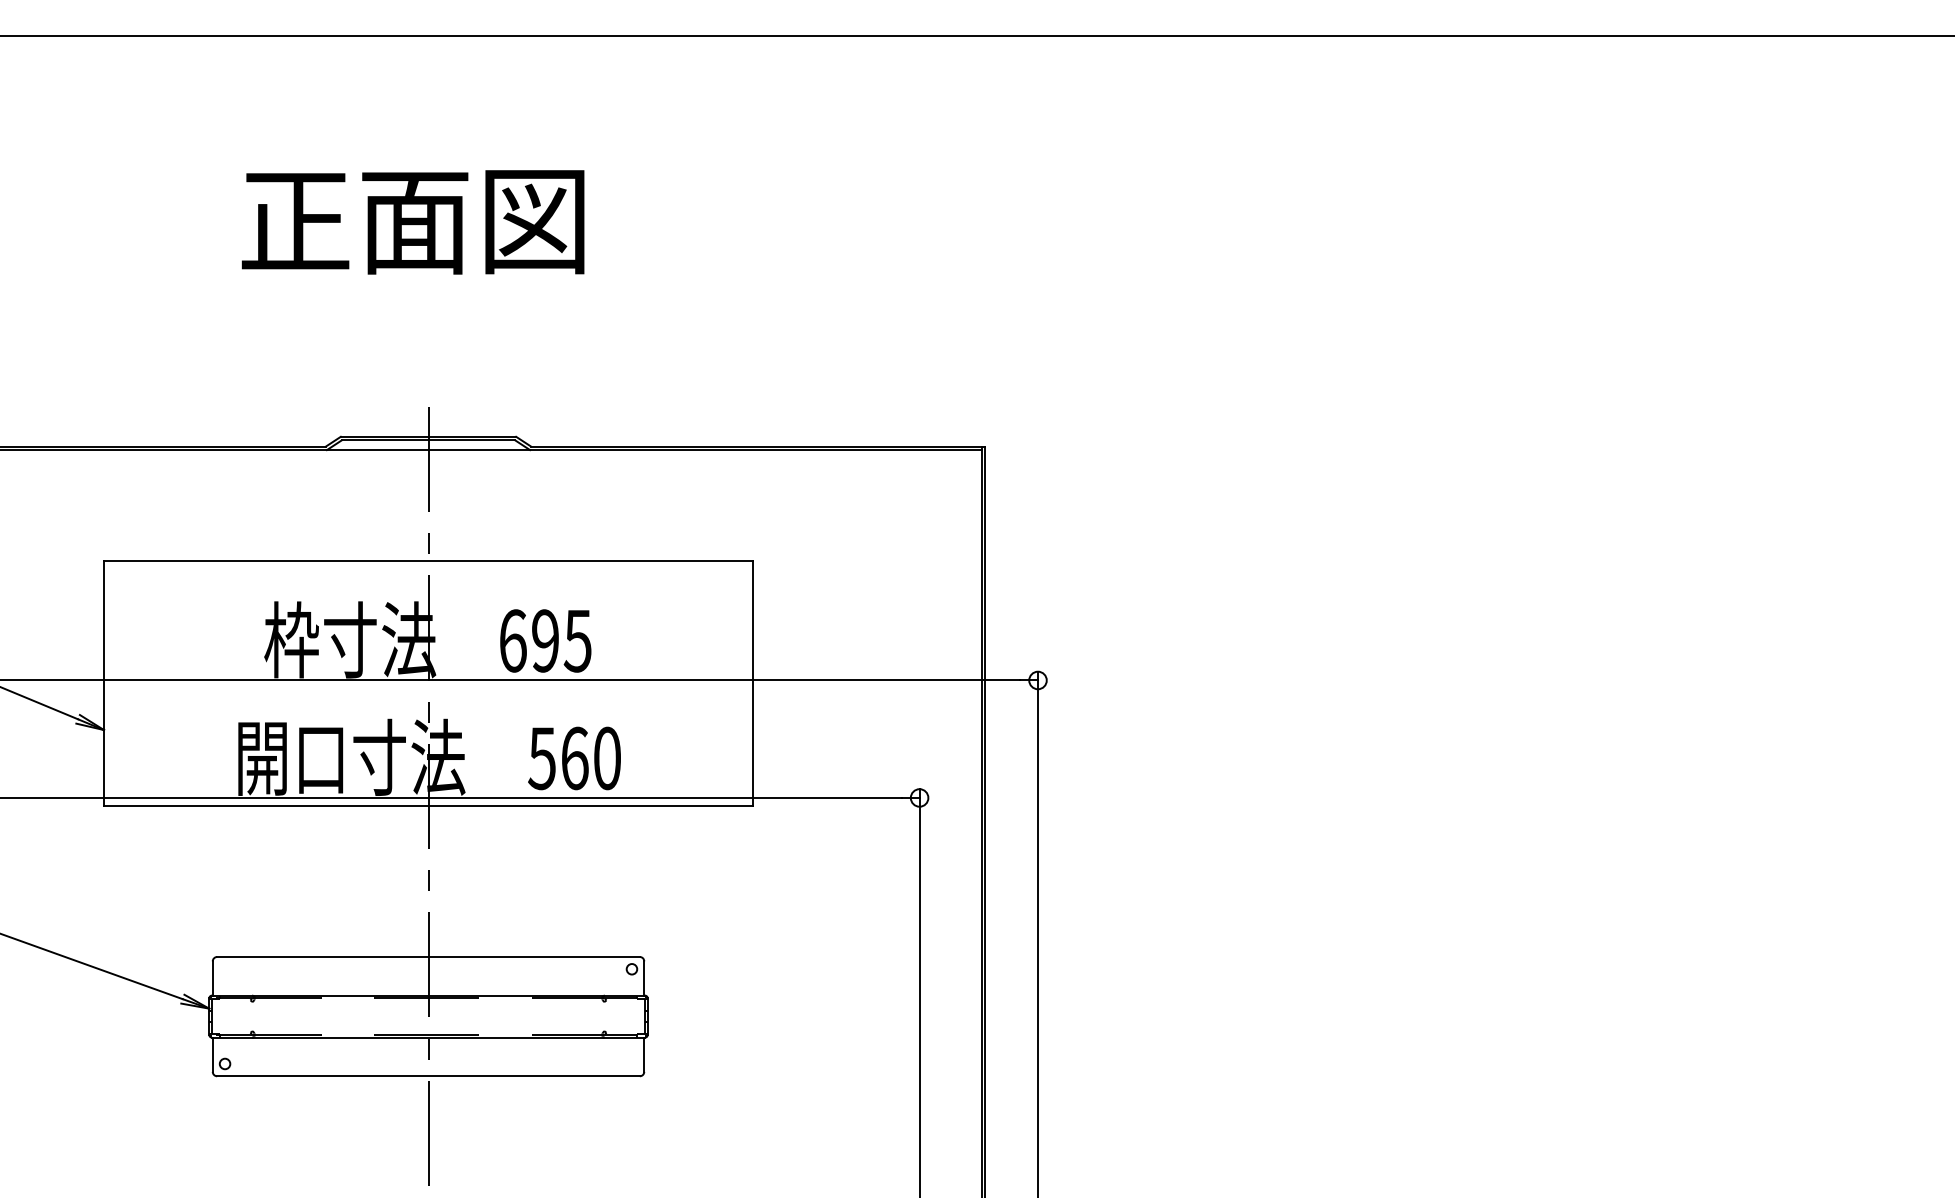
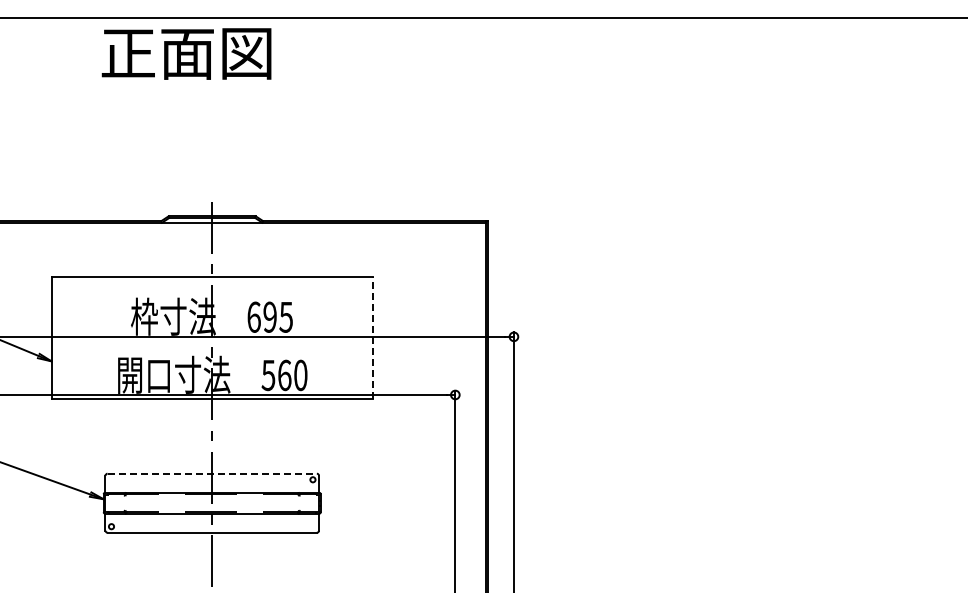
text: (412, 221) -> (186, 53), moved
line: (752, 683) -> (372, 338), solid -> dashed
line: (429, 956) -> (212, 473), solid -> dashed

